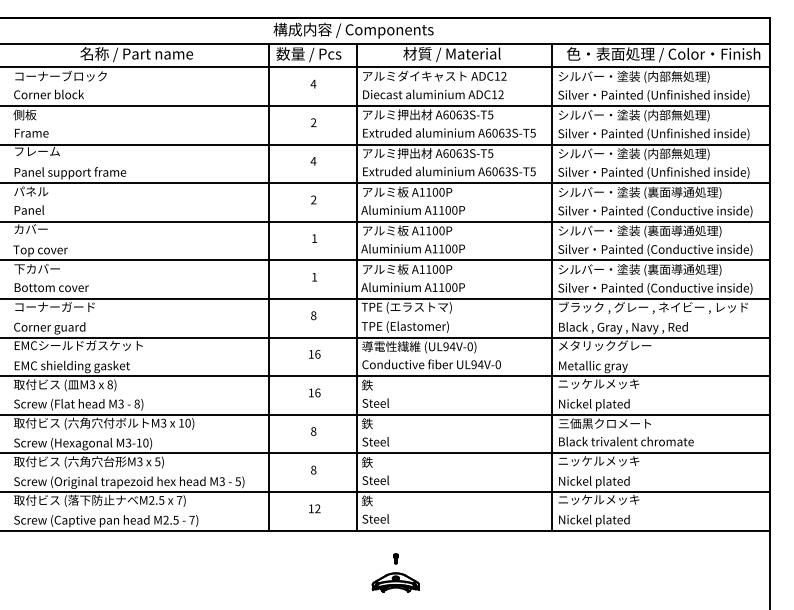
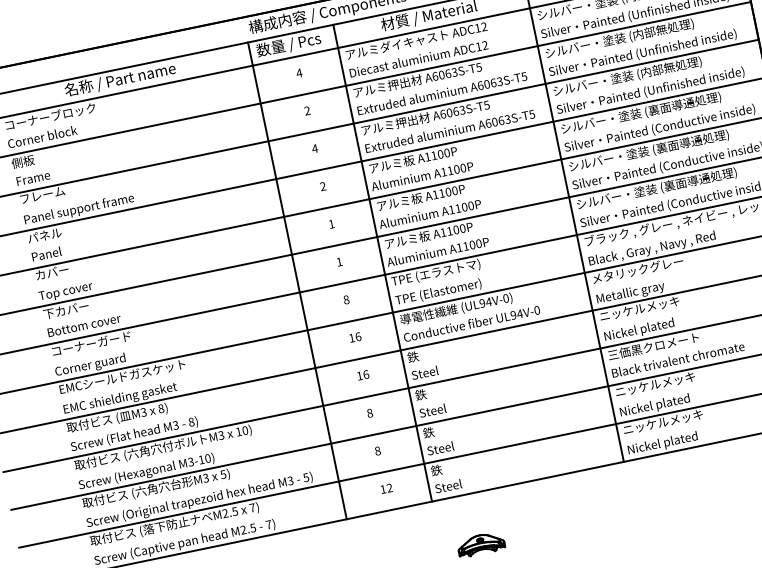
part: (395, 558) -> (475, 521), removed

